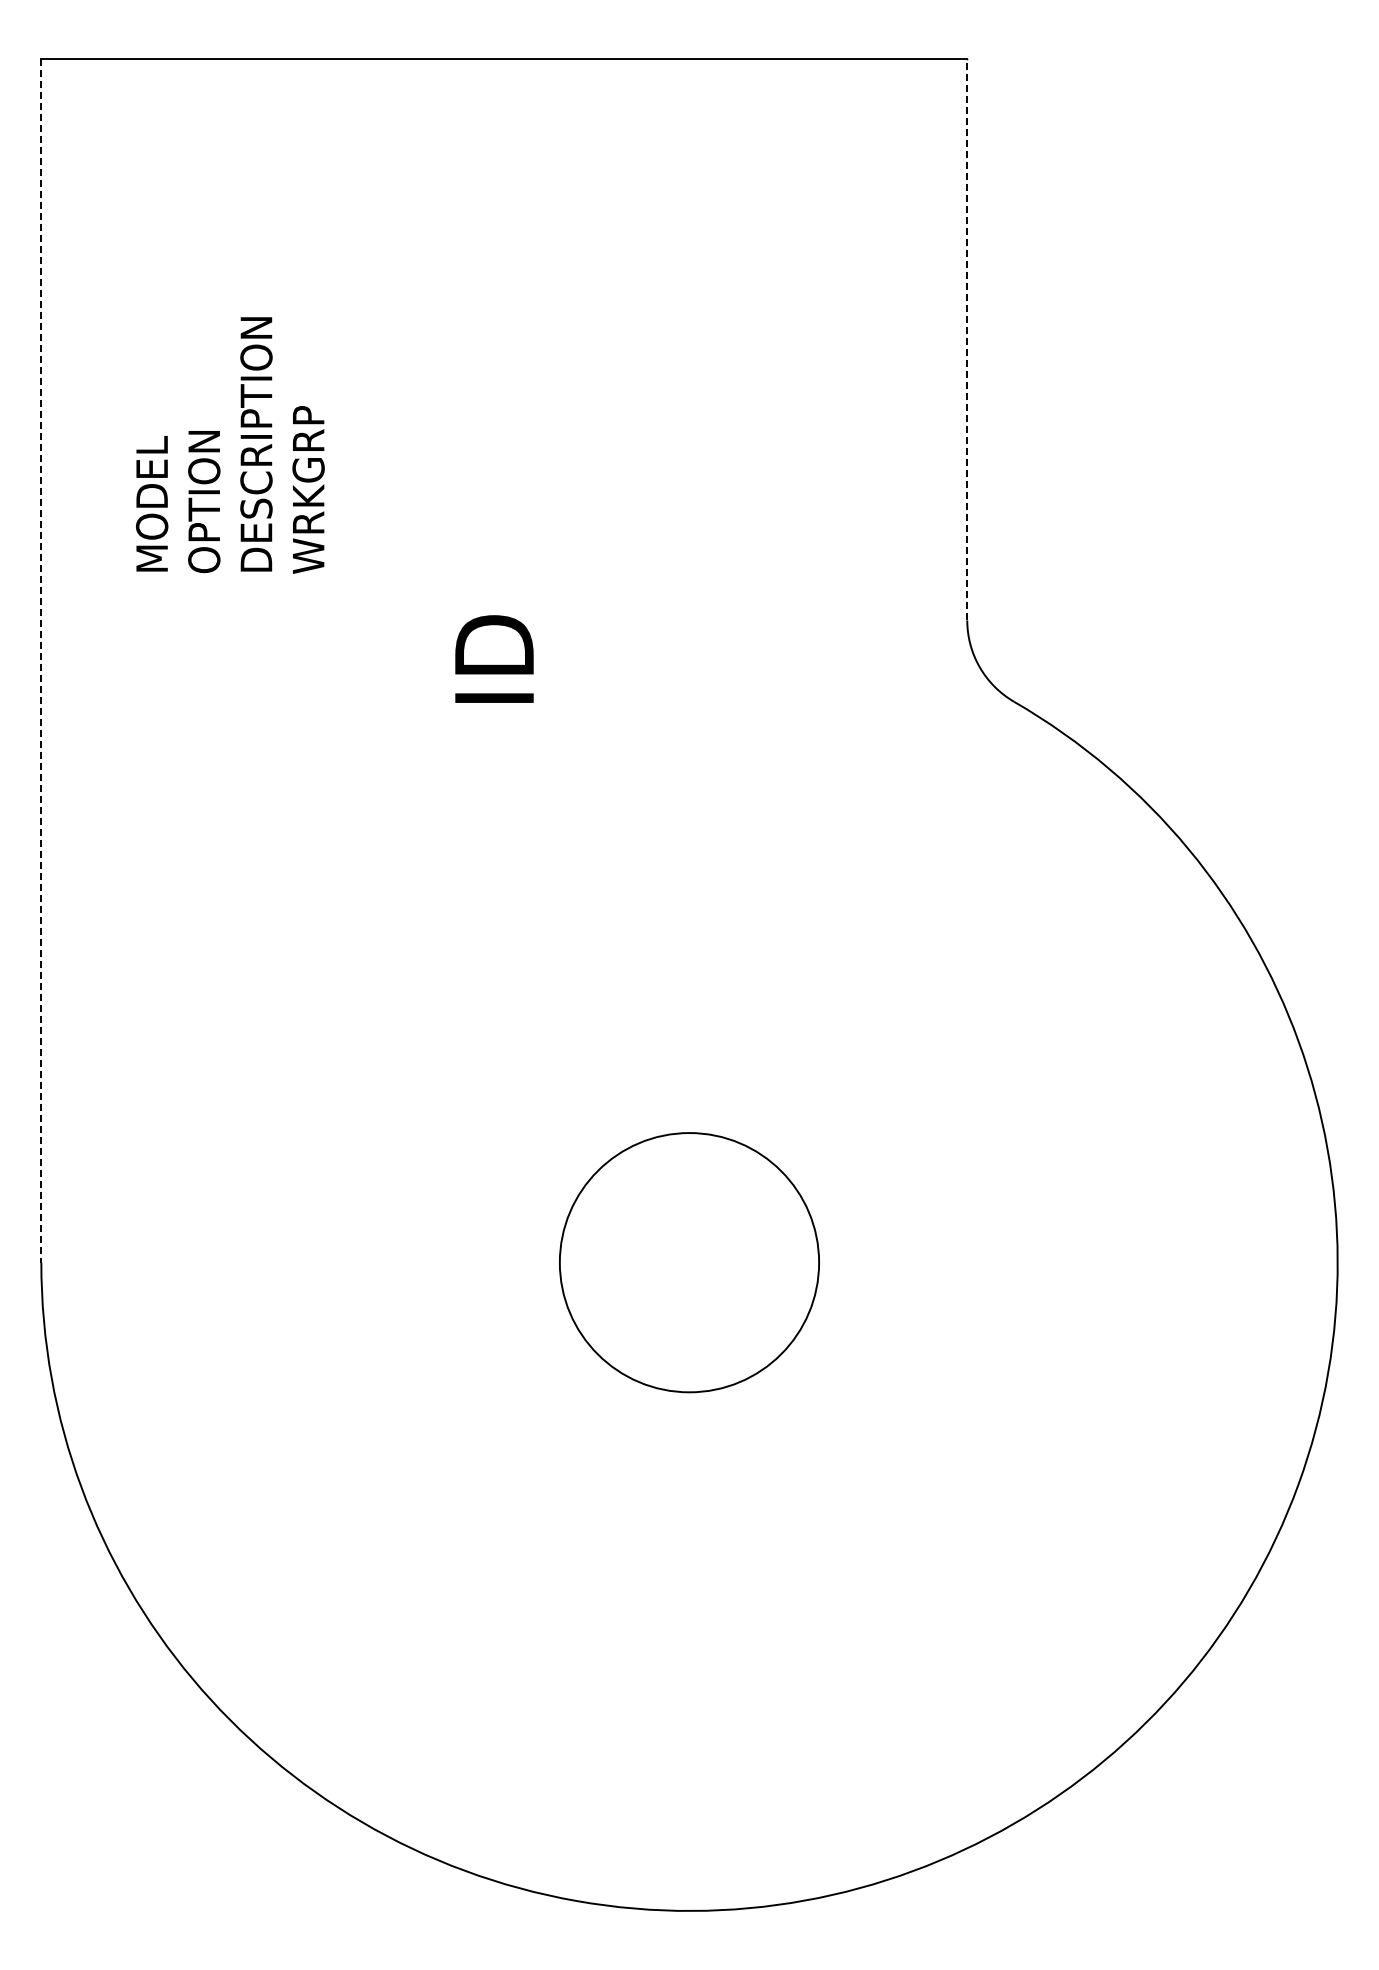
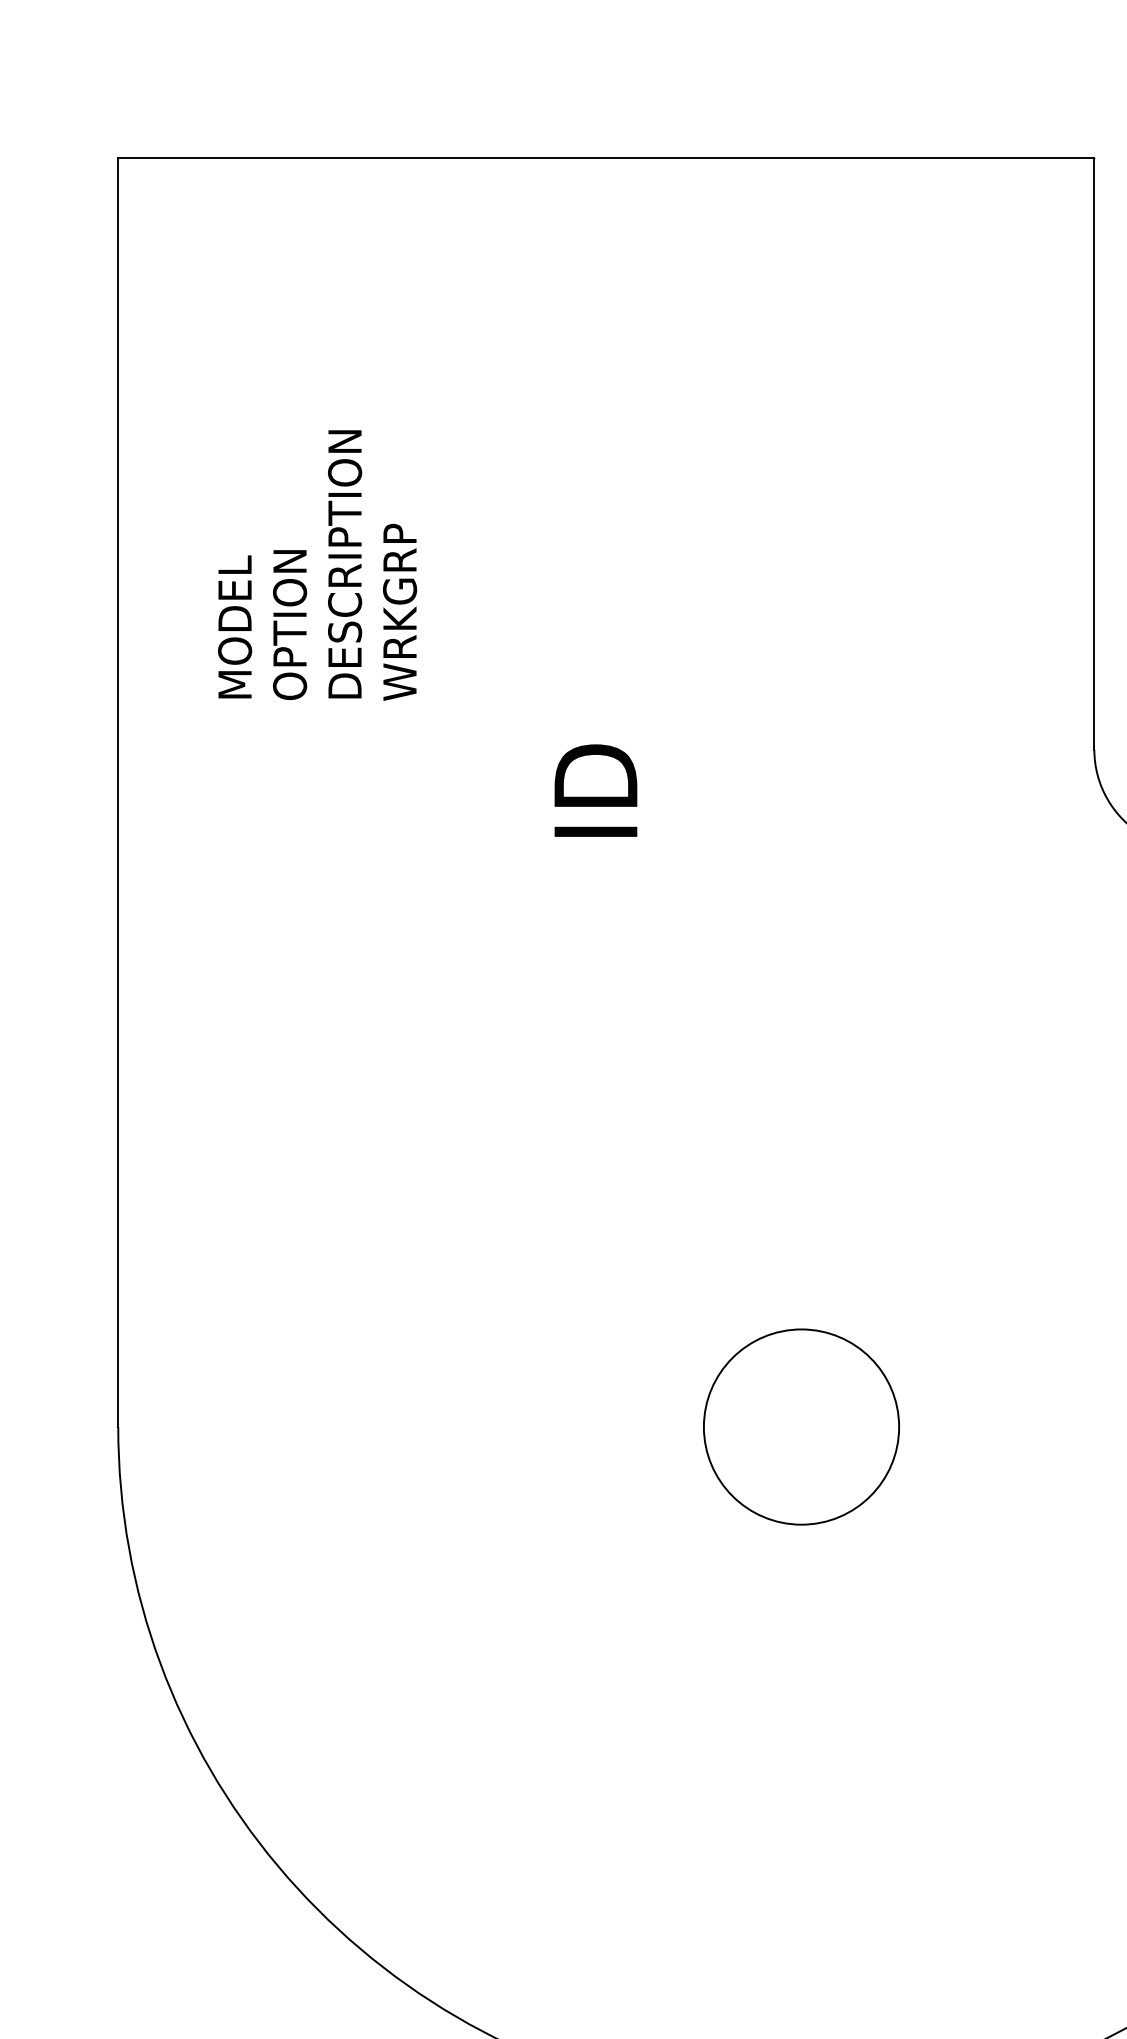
line: (967, 339) -> (1094, 453), dashed -> solid
line: (41, 660) -> (118, 792), dashed -> solid
circle: (689, 1262) -> (801, 1426), size x0.71

